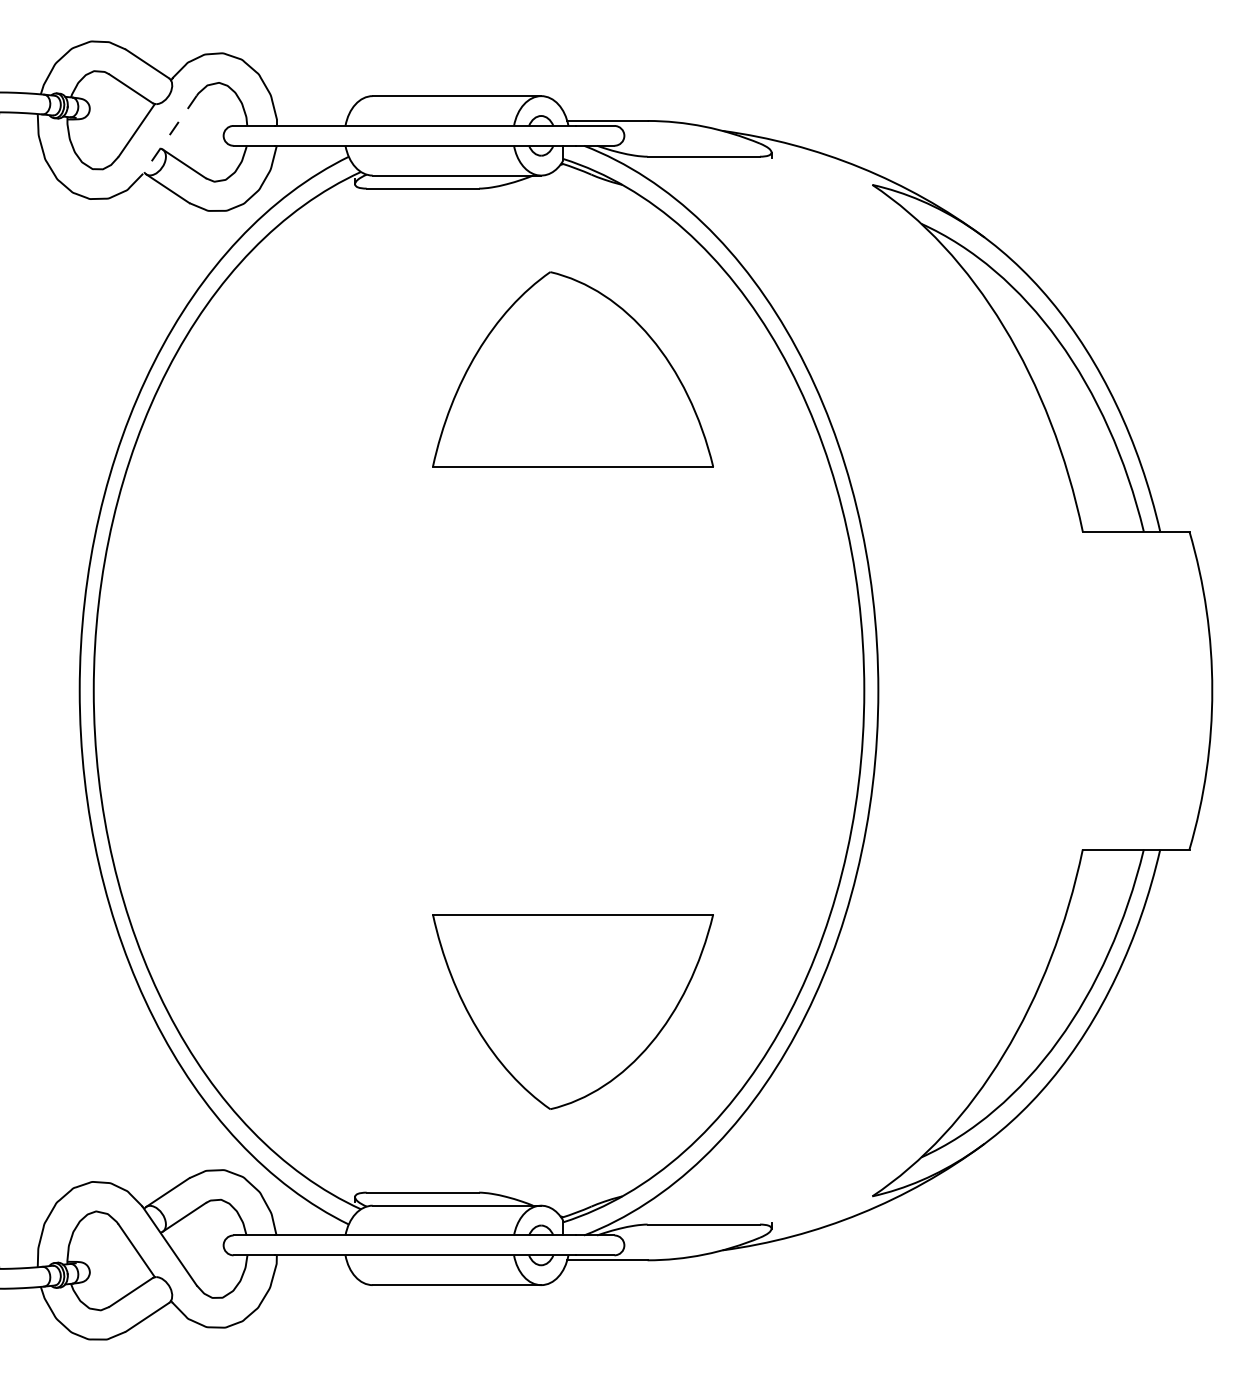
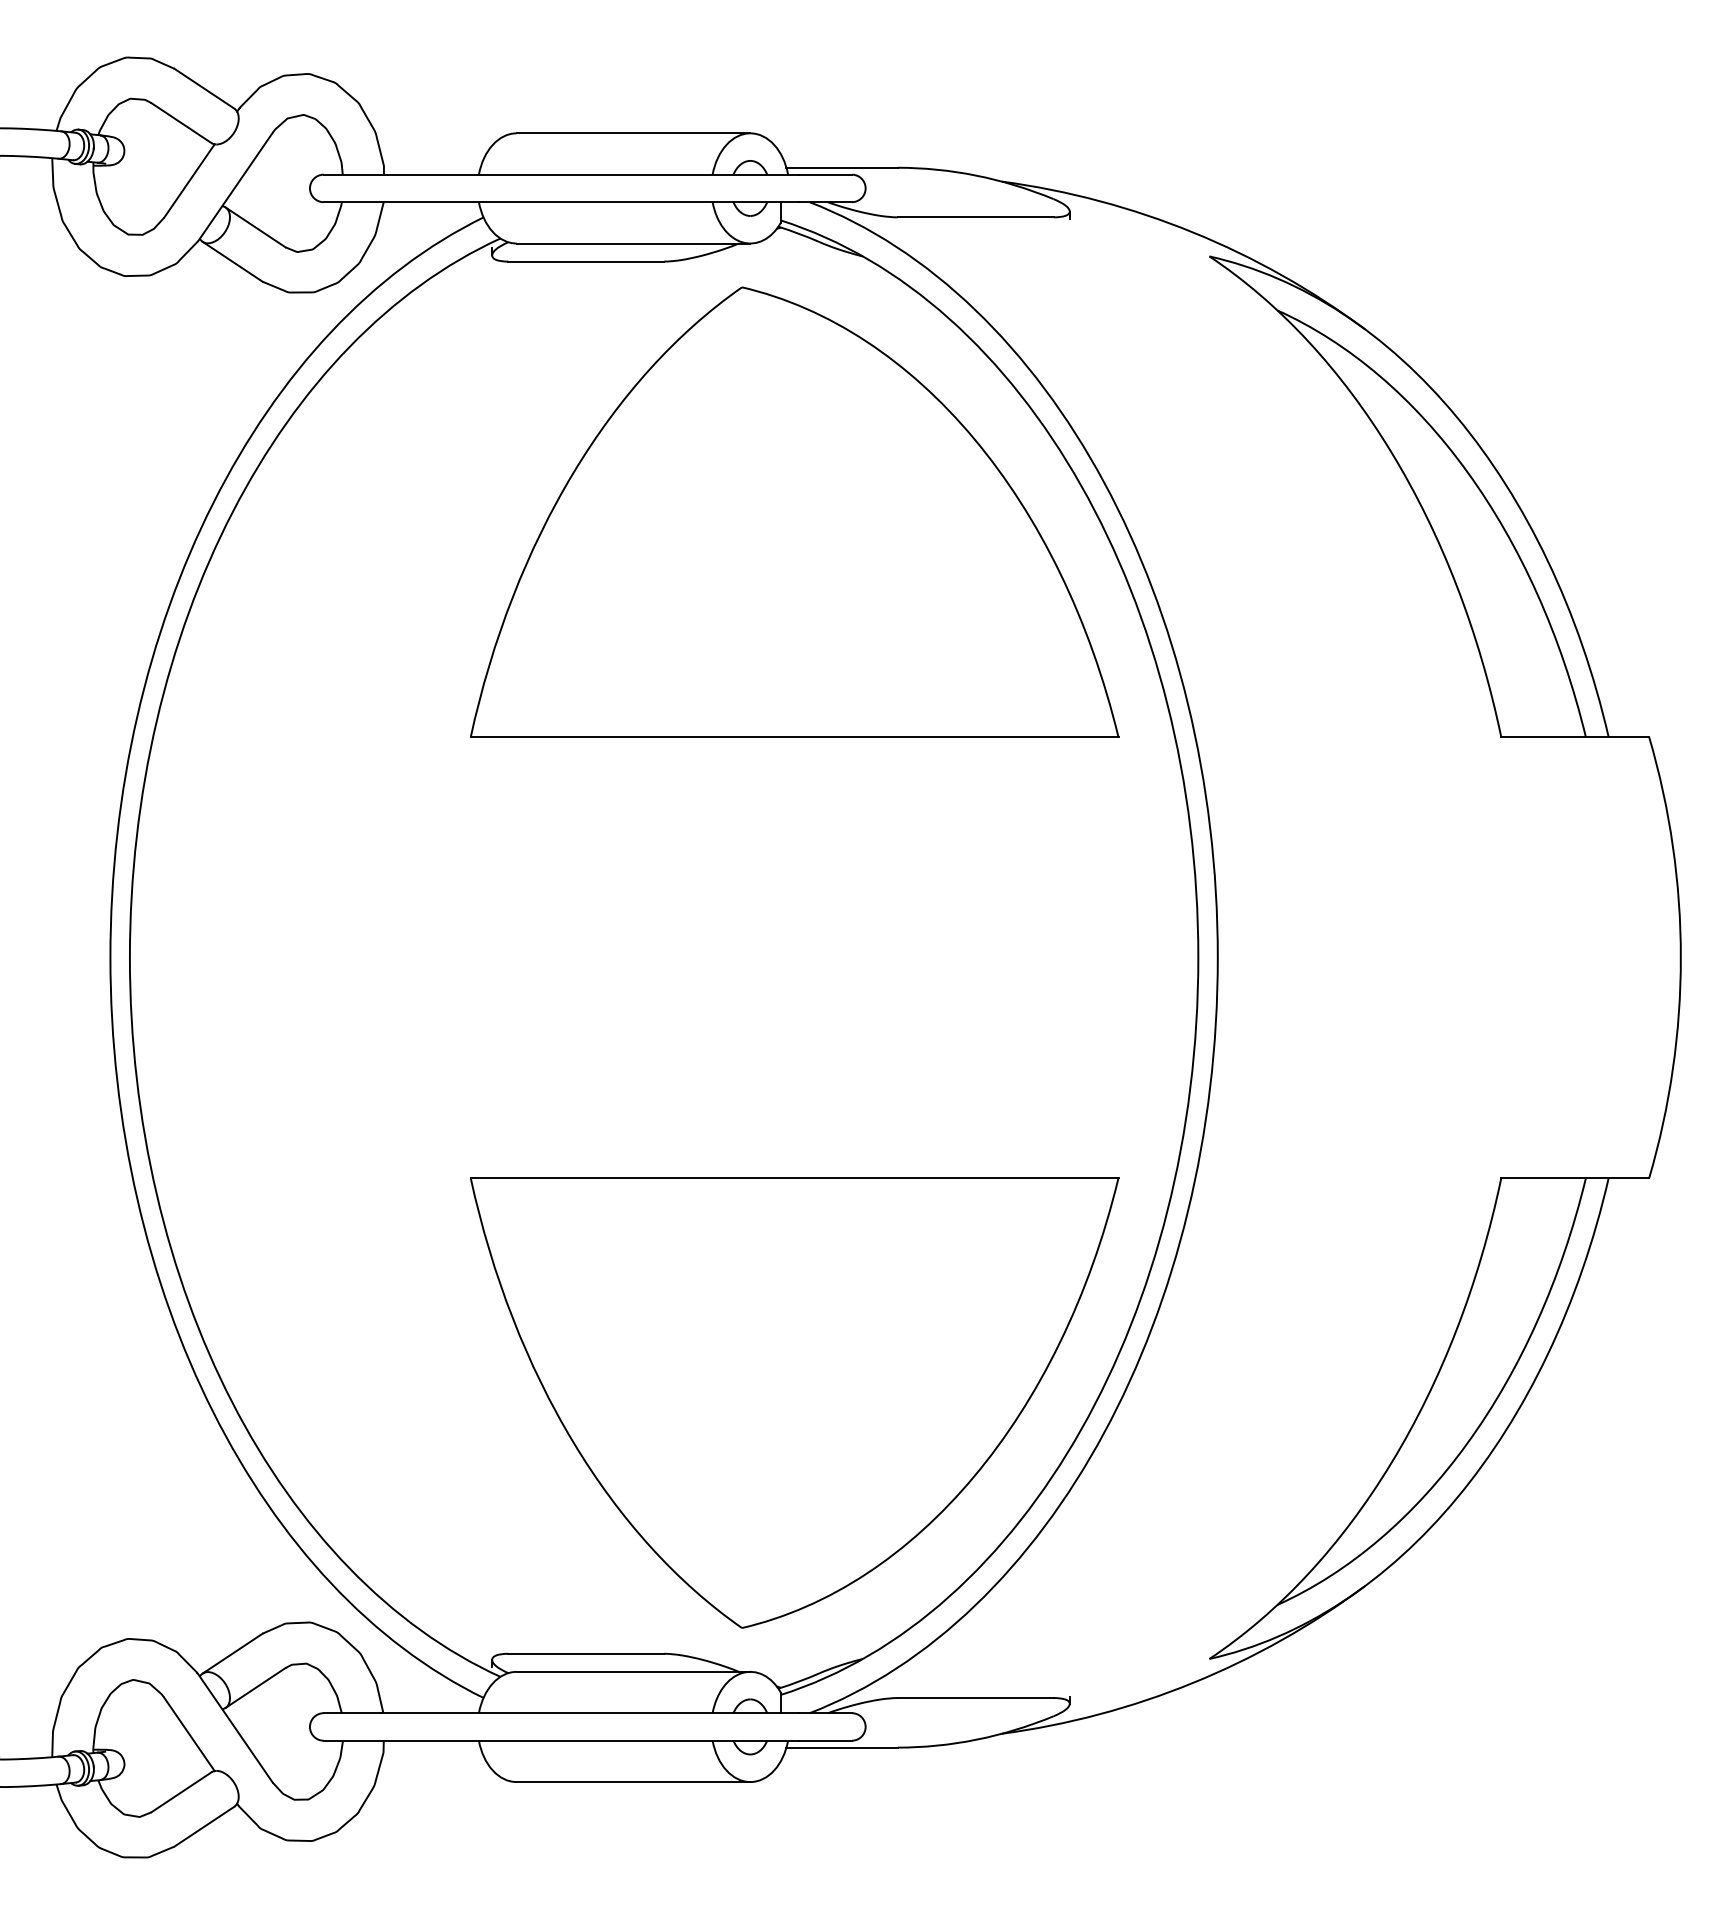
line: (169, 135) -> (234, 187), dashed -> solid
part: (572, 369) -> (793, 512), size x1.67
part: (572, 1011) -> (793, 1402), size x1.67

